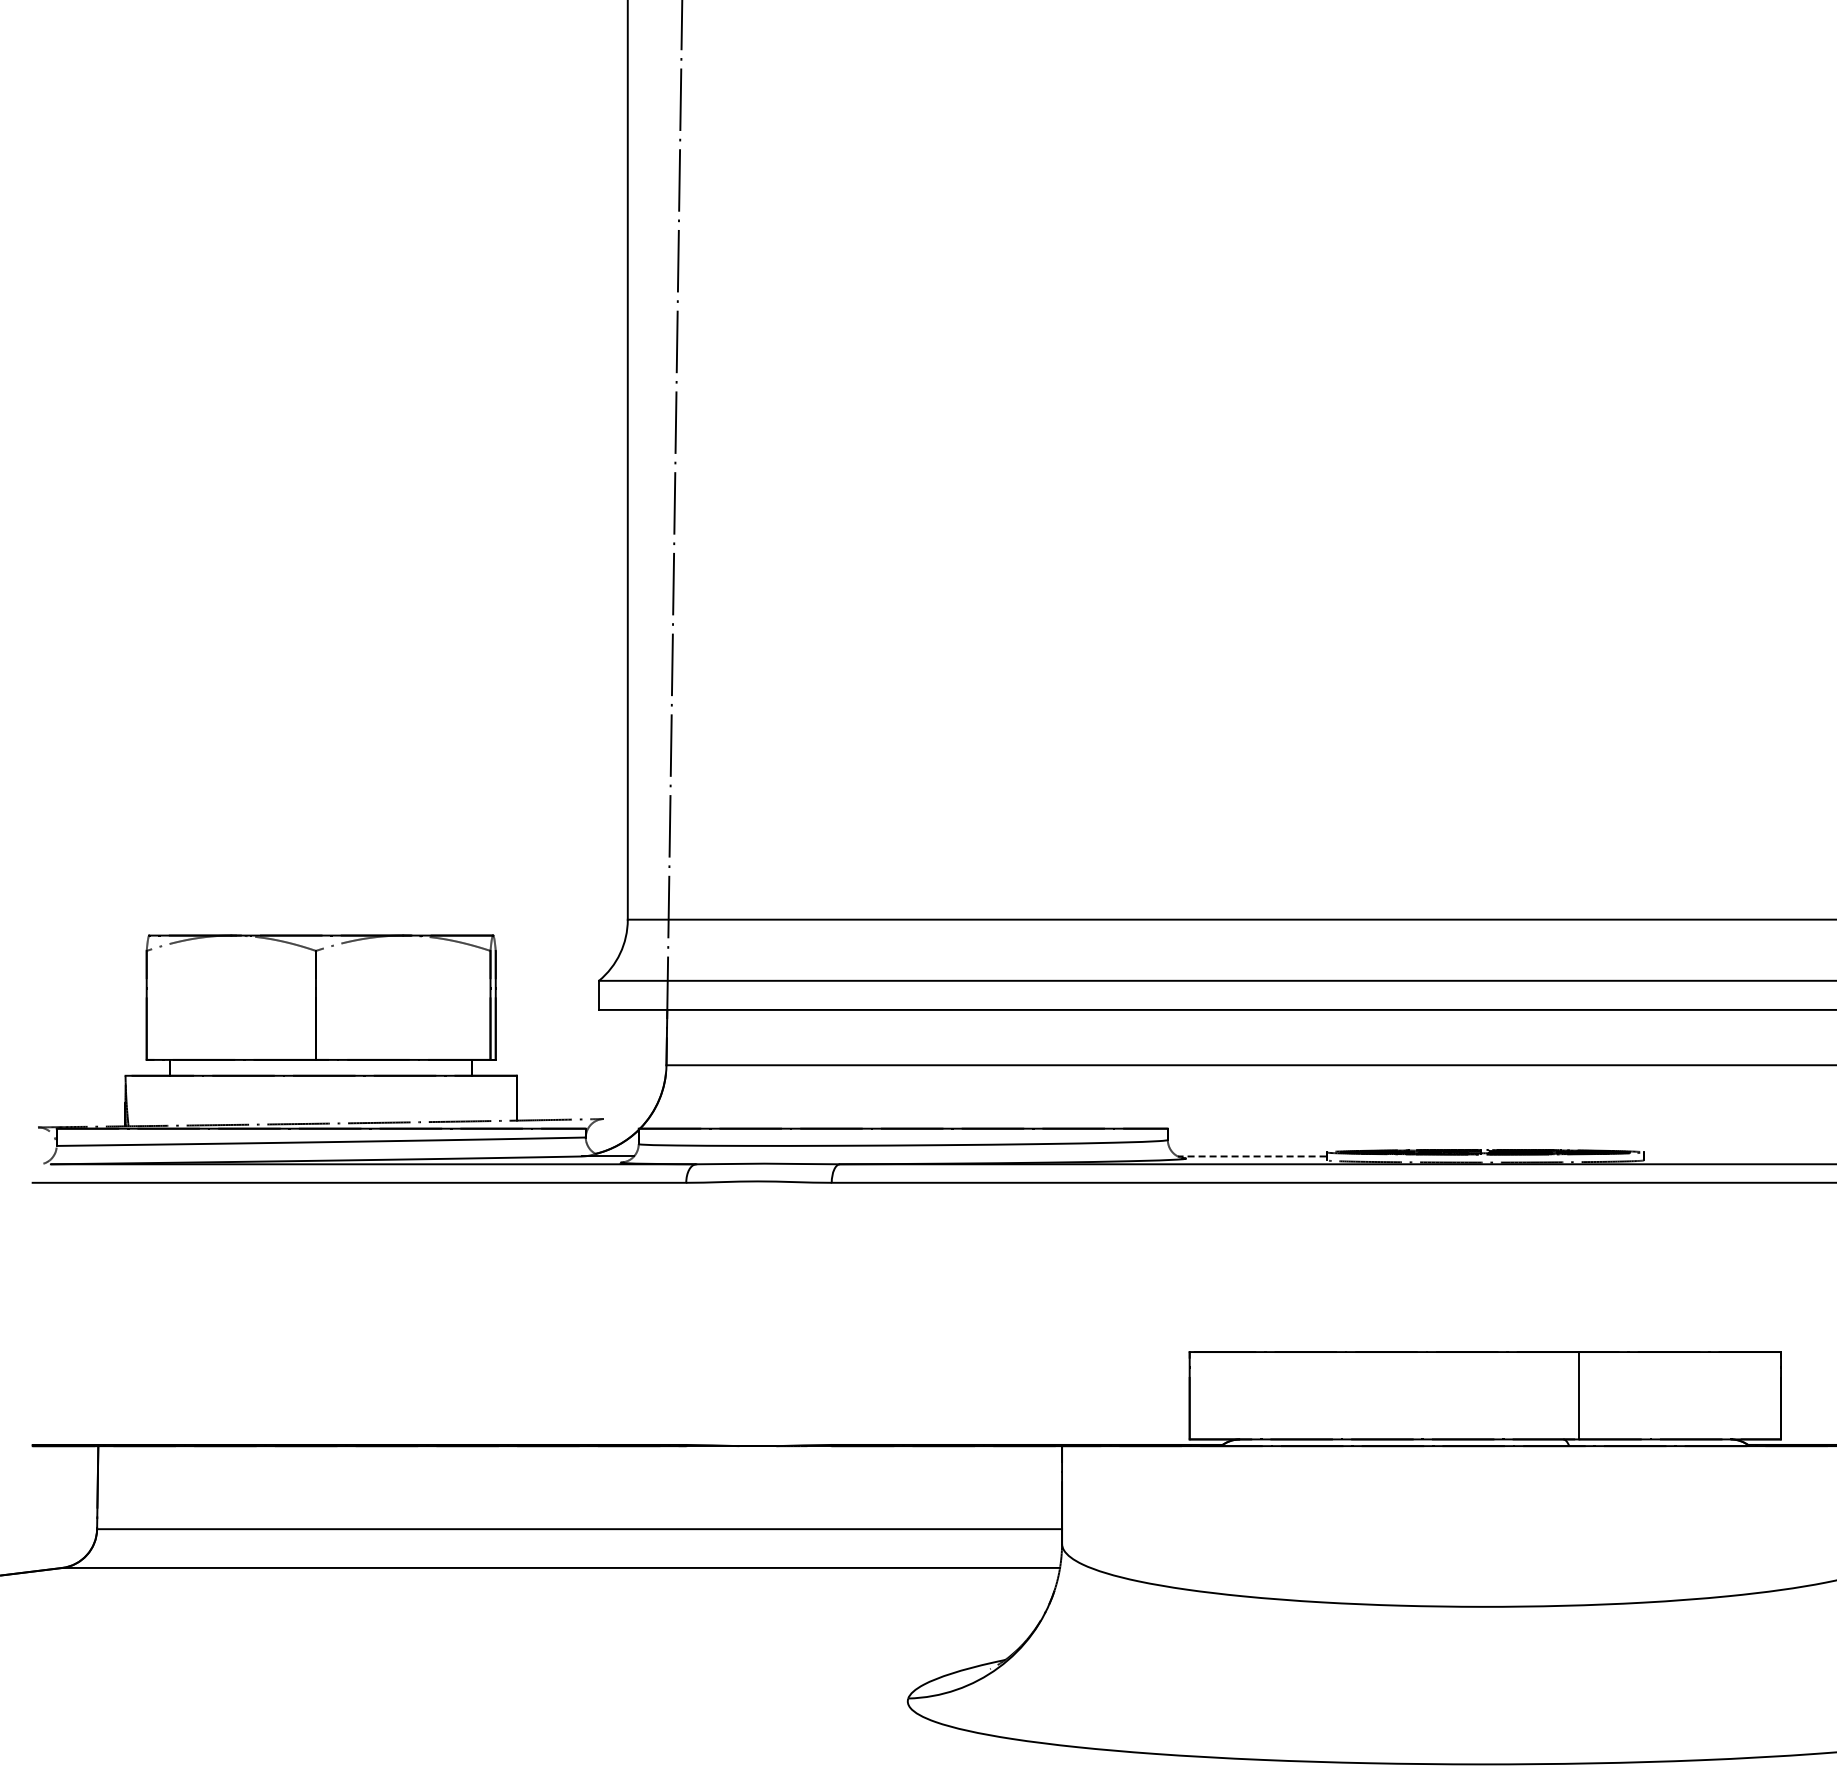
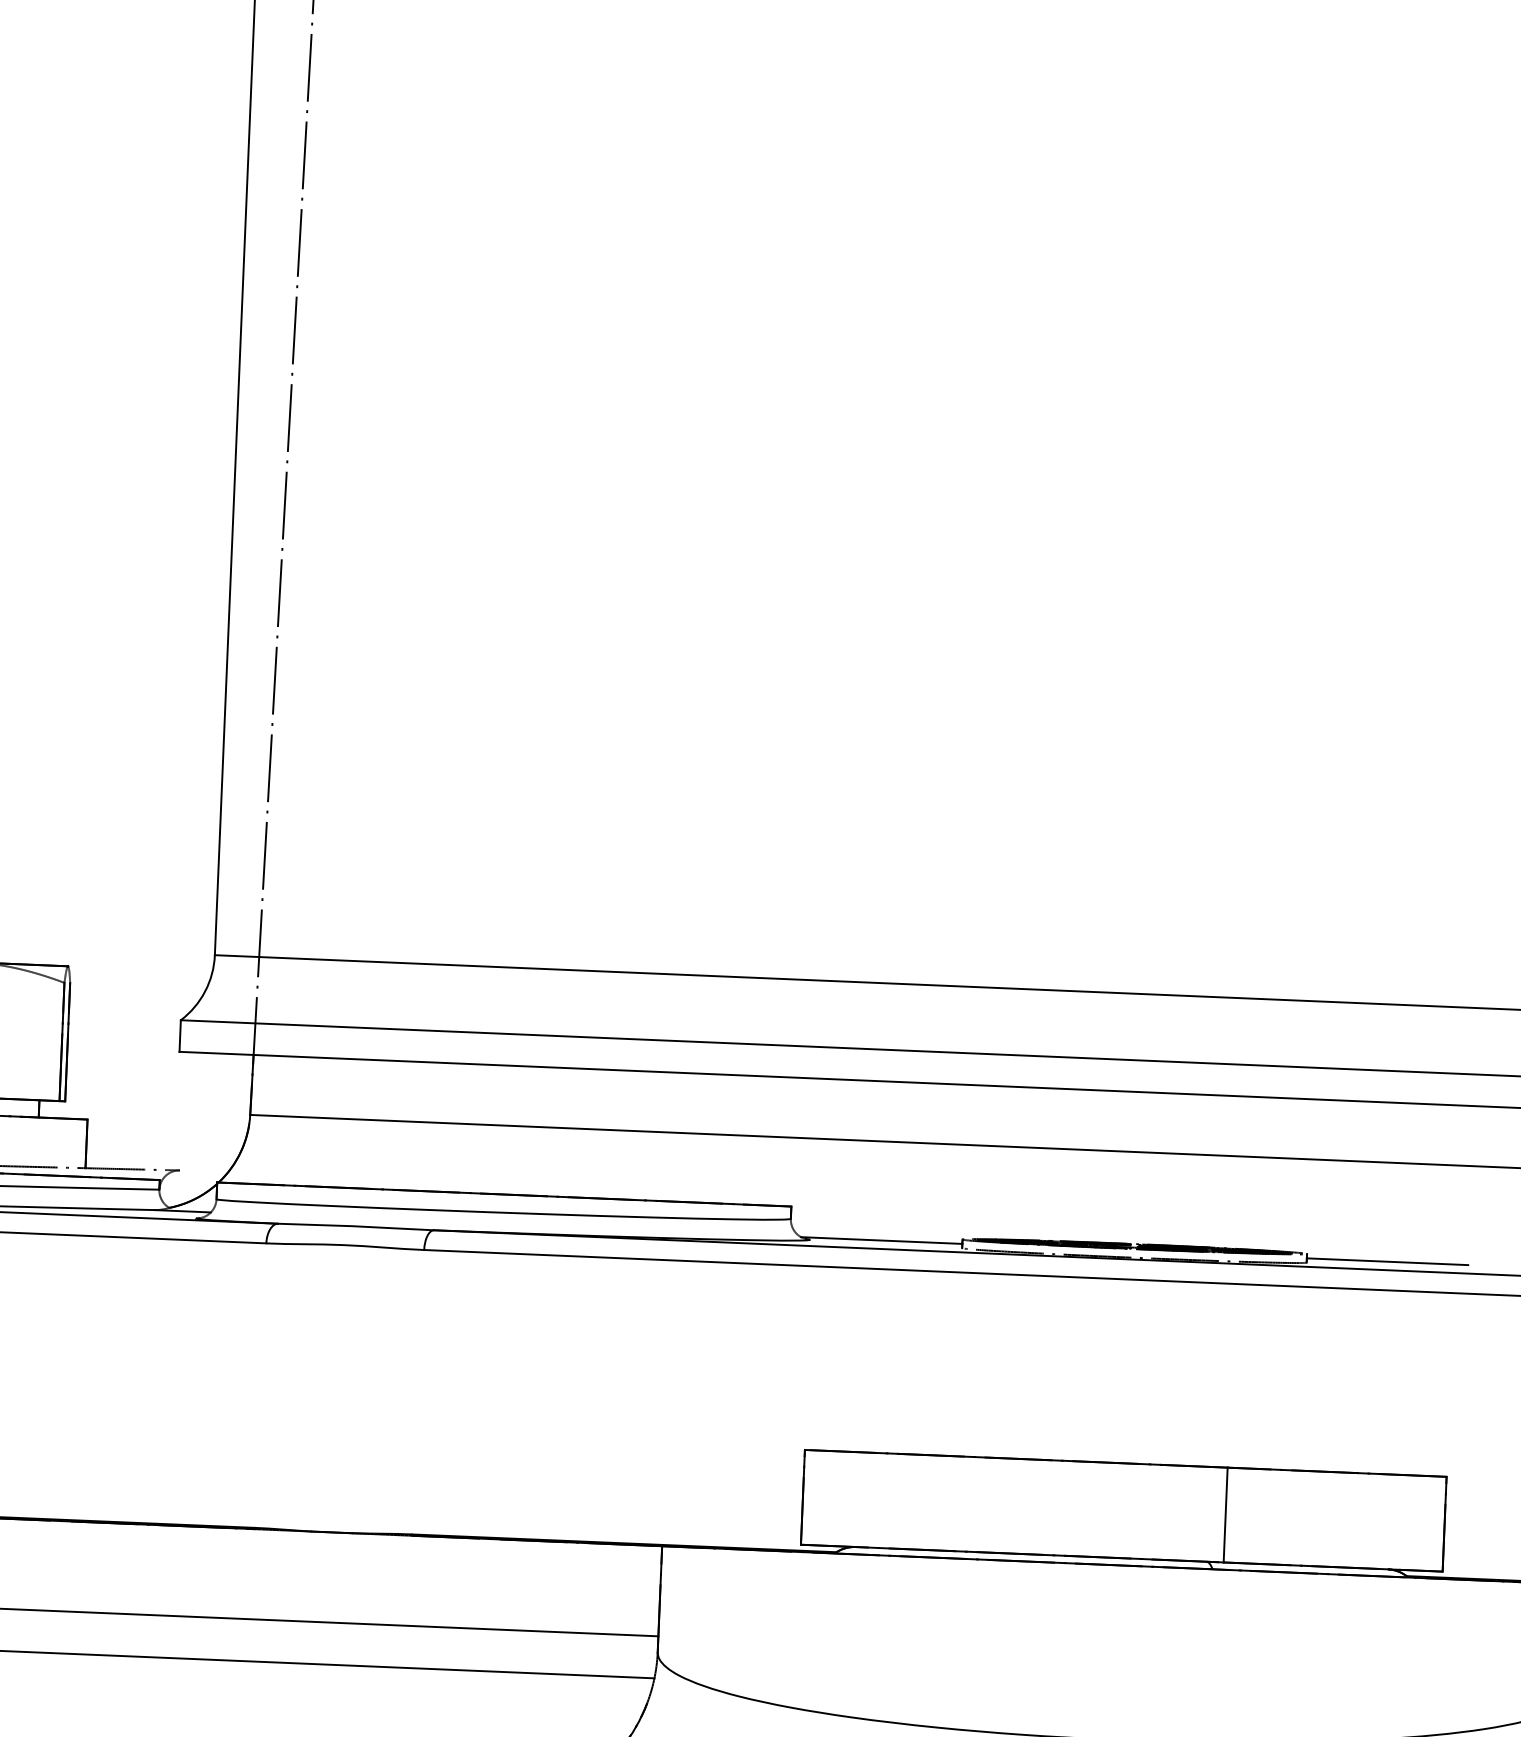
line: (1251, 1156) -> (880, 1240), dashed -> solid
line: (1718, 1156) -> (1387, 1261), added

